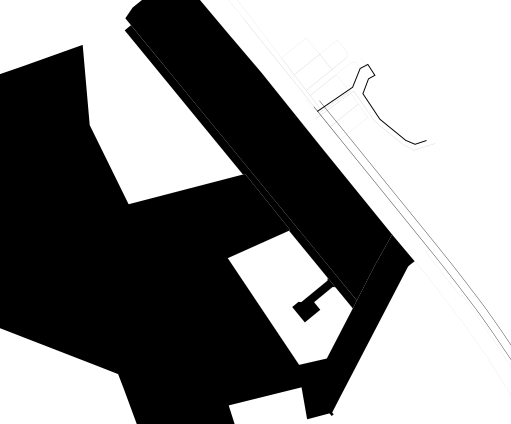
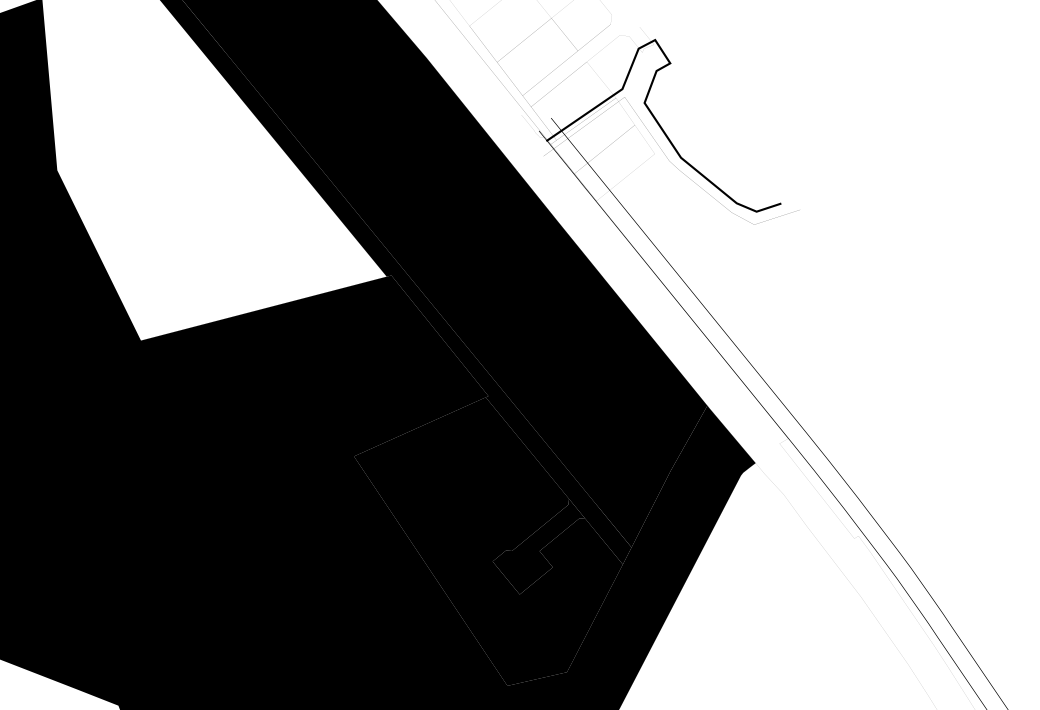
fill: (289, 297) -> (486, 540), added

